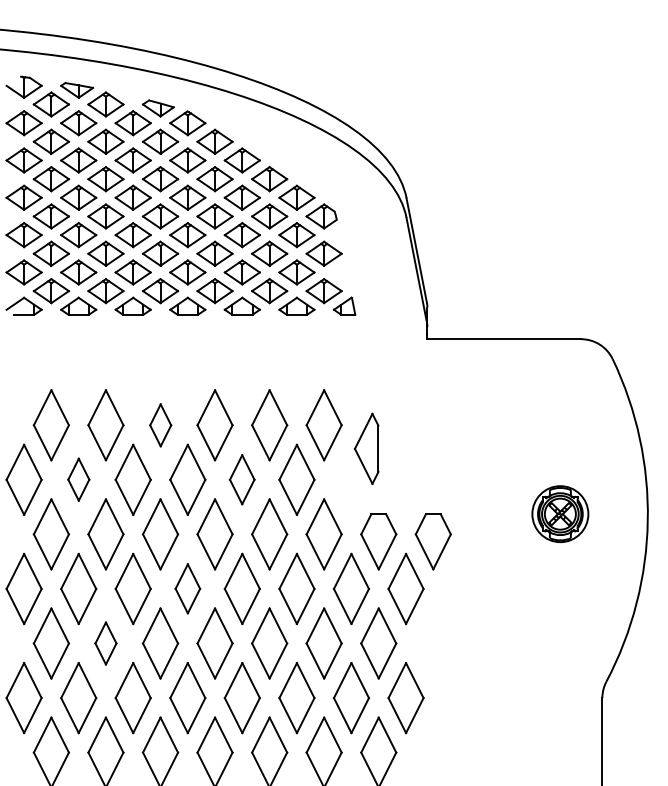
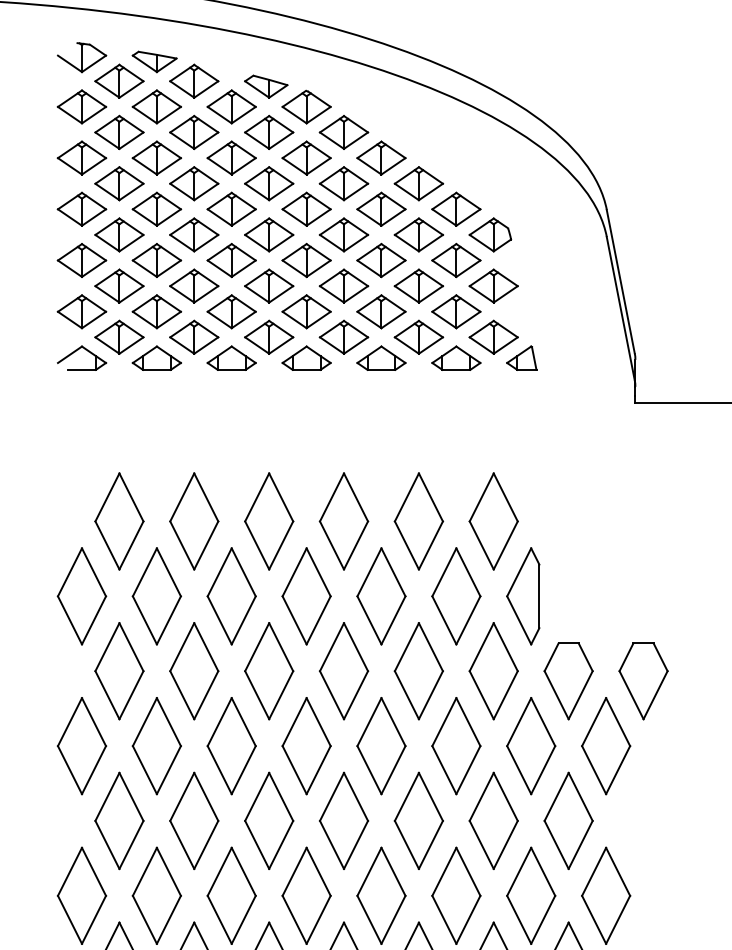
part: (160, 425) -> (269, 521), size x1.67
part: (366, 448) -> (523, 595), moved
part: (78, 479) -> (156, 595), size x1.67
part: (241, 479) -> (380, 595), size x1.43
part: (187, 588) -> (306, 745), size x1.43
part: (105, 643) -> (193, 820), size x1.67

